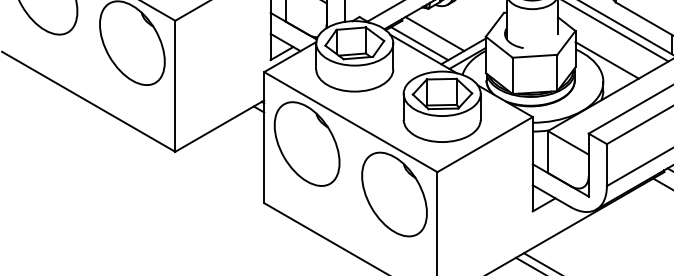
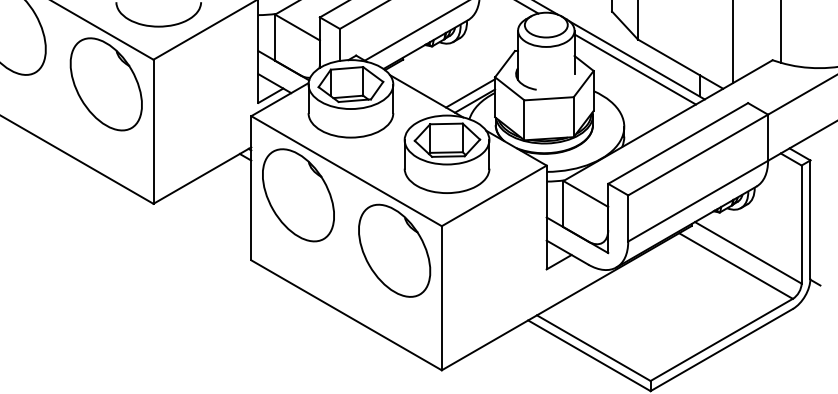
line: (434, 33) -> (438, 73), removed
line: (418, 43) -> (421, 84), removed
line: (607, 60) -> (628, 103), removed

